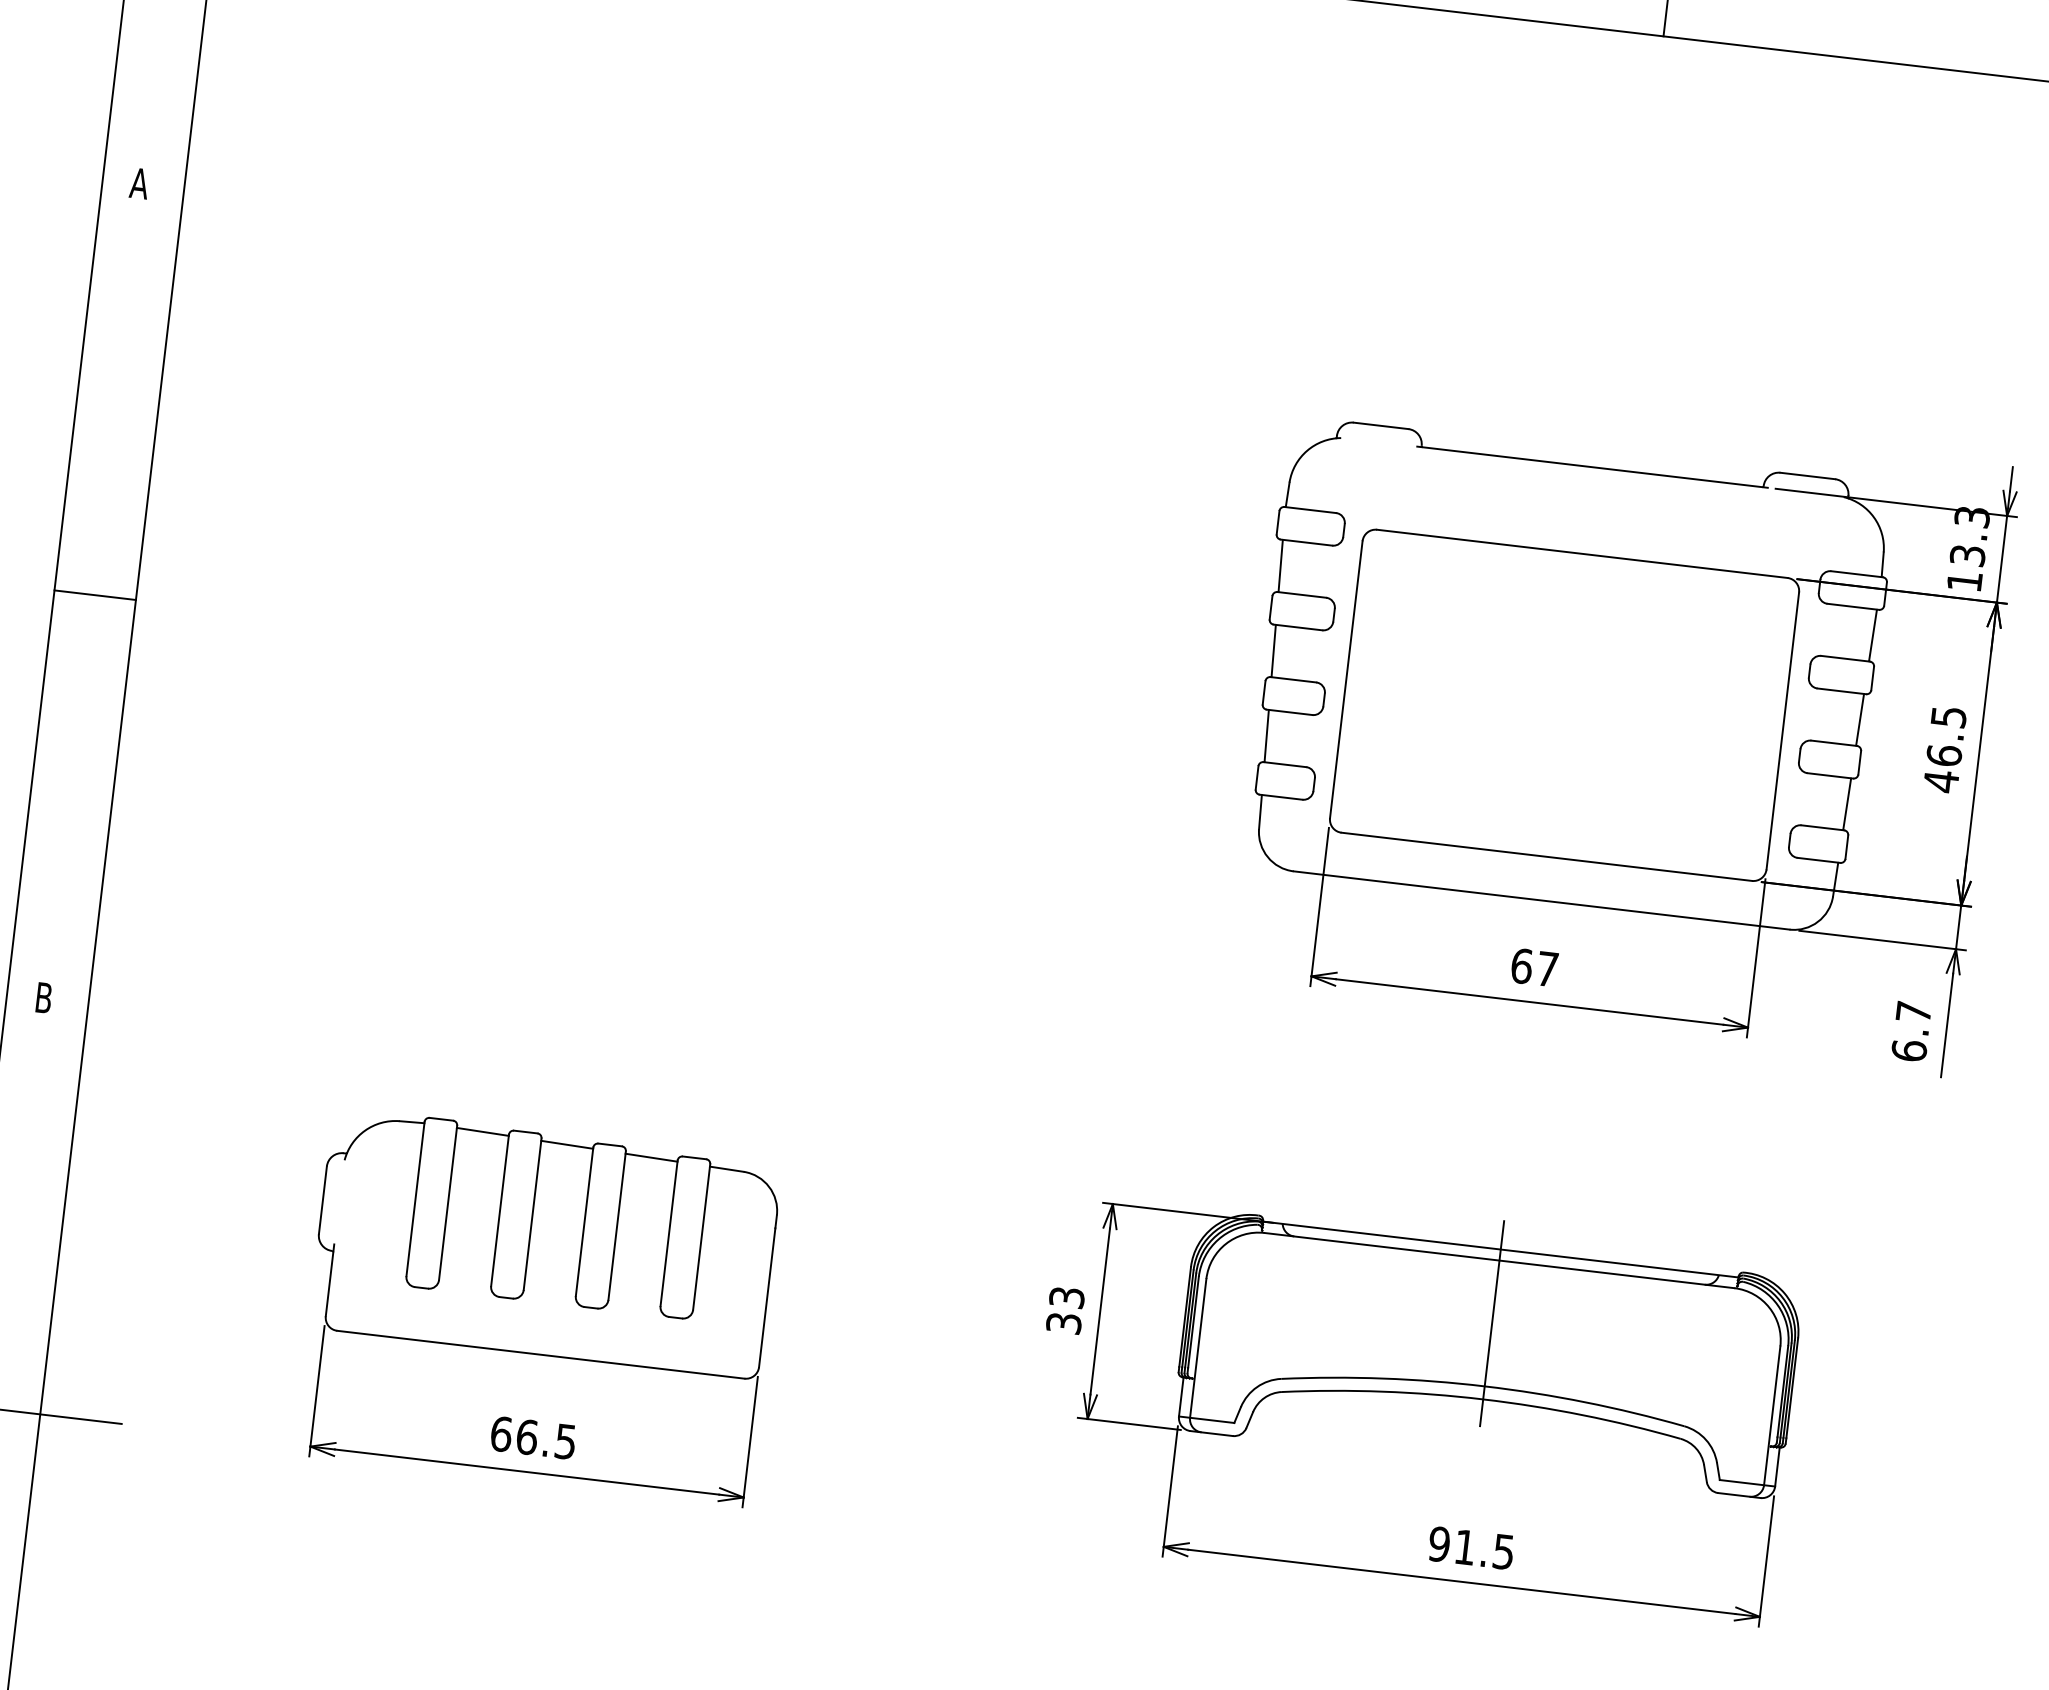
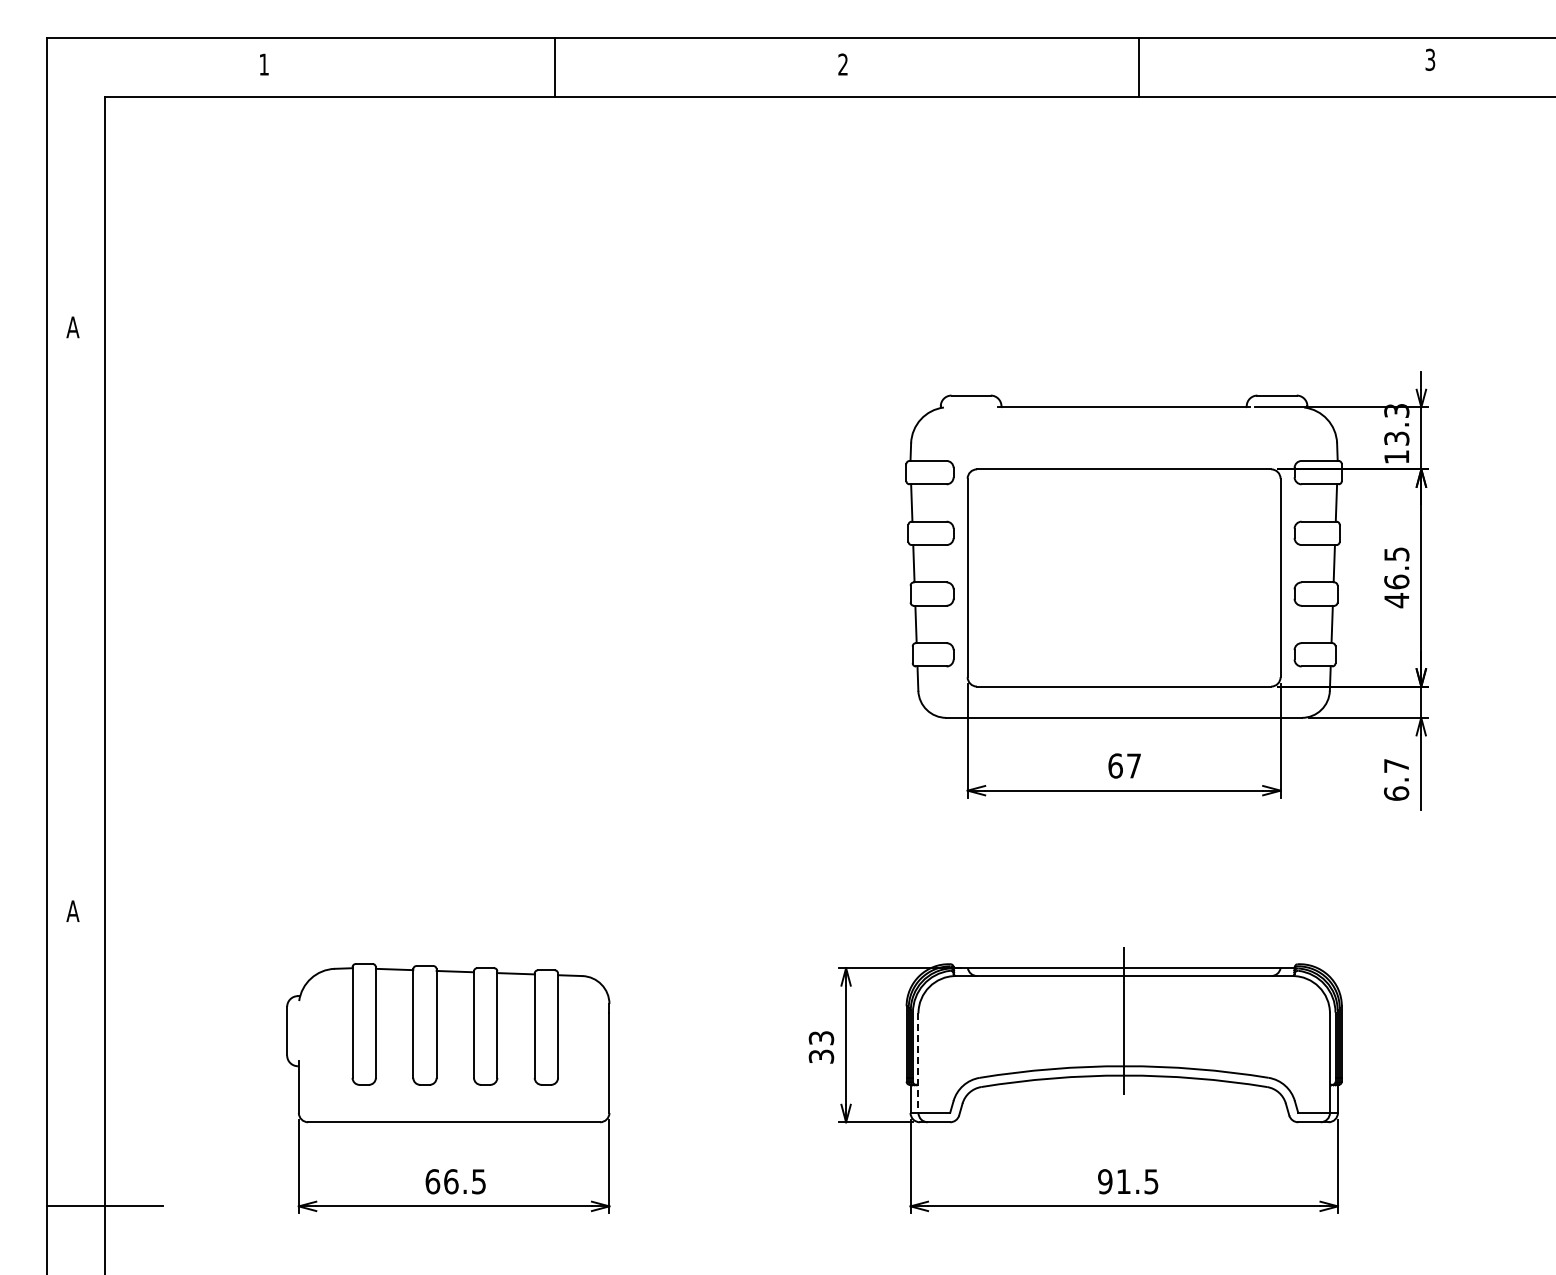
line: (94, 595) -> (75, 622), removed
text: (43, 996) -> (72, 910), B -> A
line: (1198, 1348) -> (918, 1063), solid -> dashed

